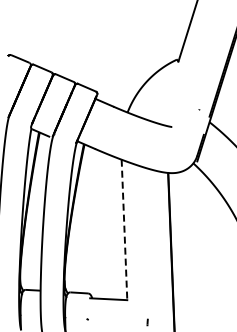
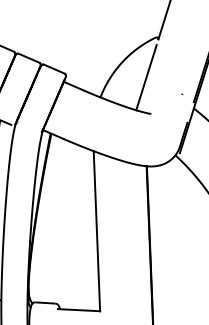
line: (167, 94) -> (145, 76), added
line: (124, 230) -> (96, 231), dashed -> solid

